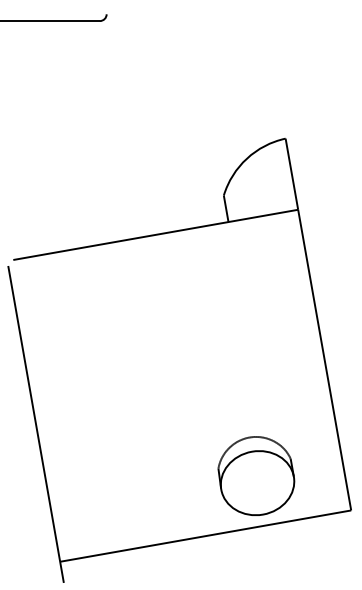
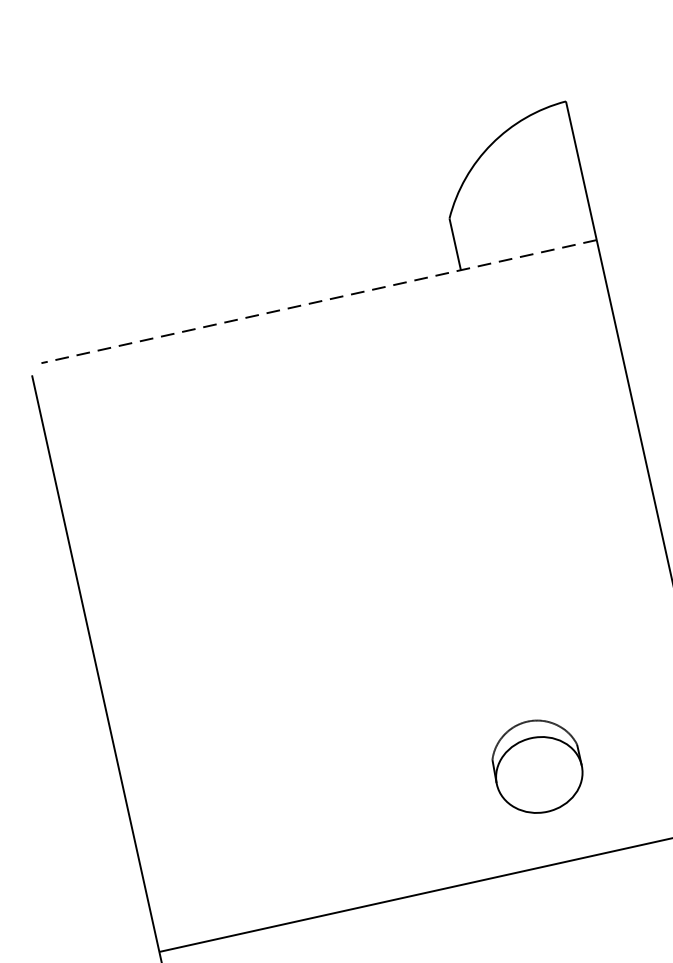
line: (155, 234) -> (318, 300), solid -> dashed
part: (256, 475) -> (537, 765), size x0.6

